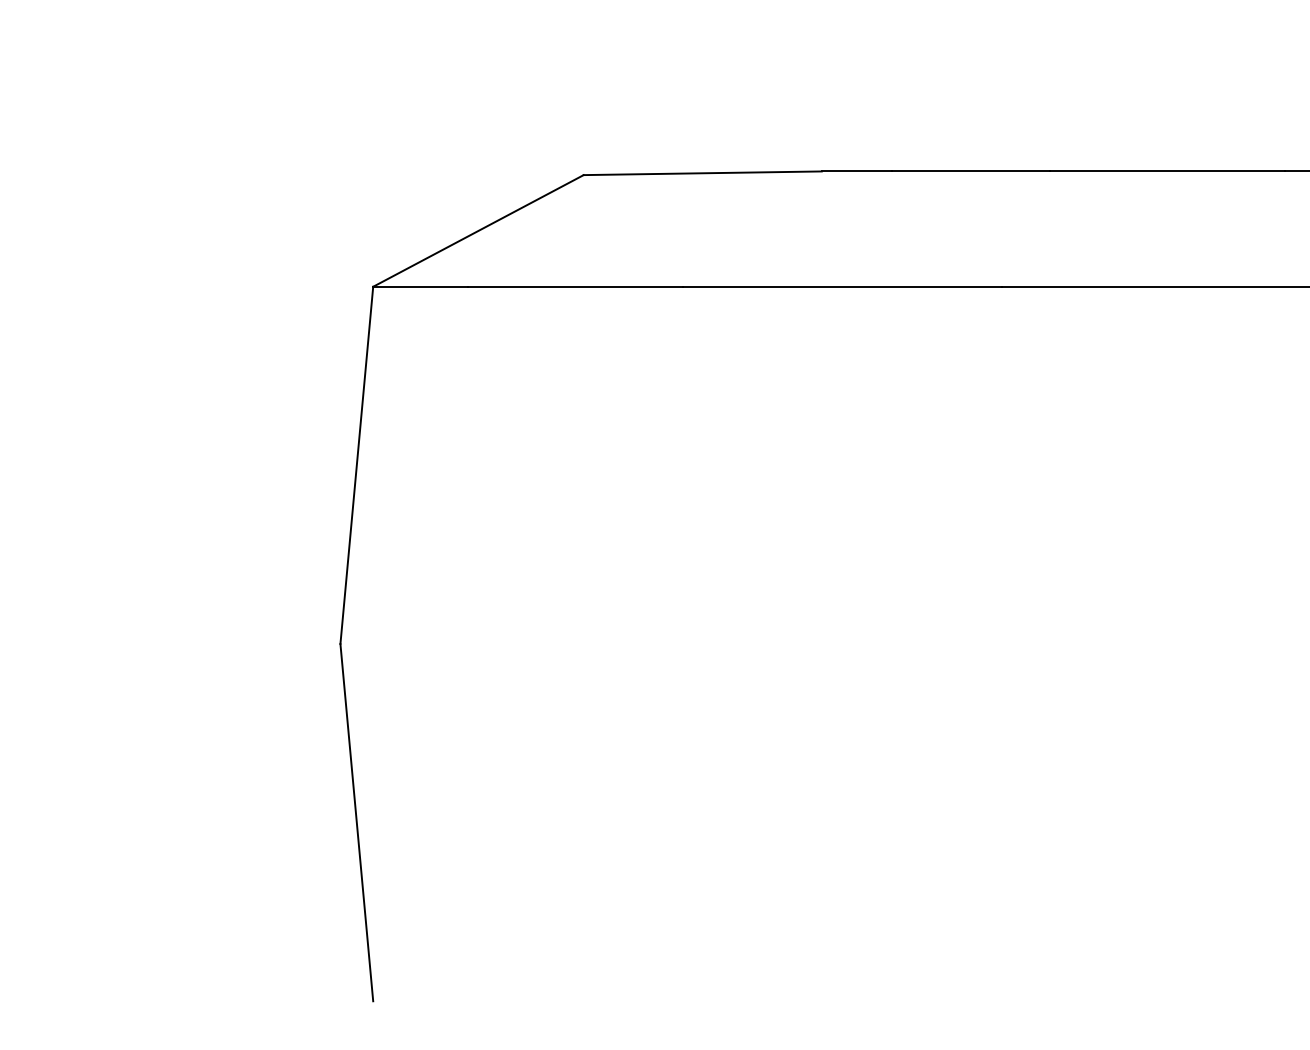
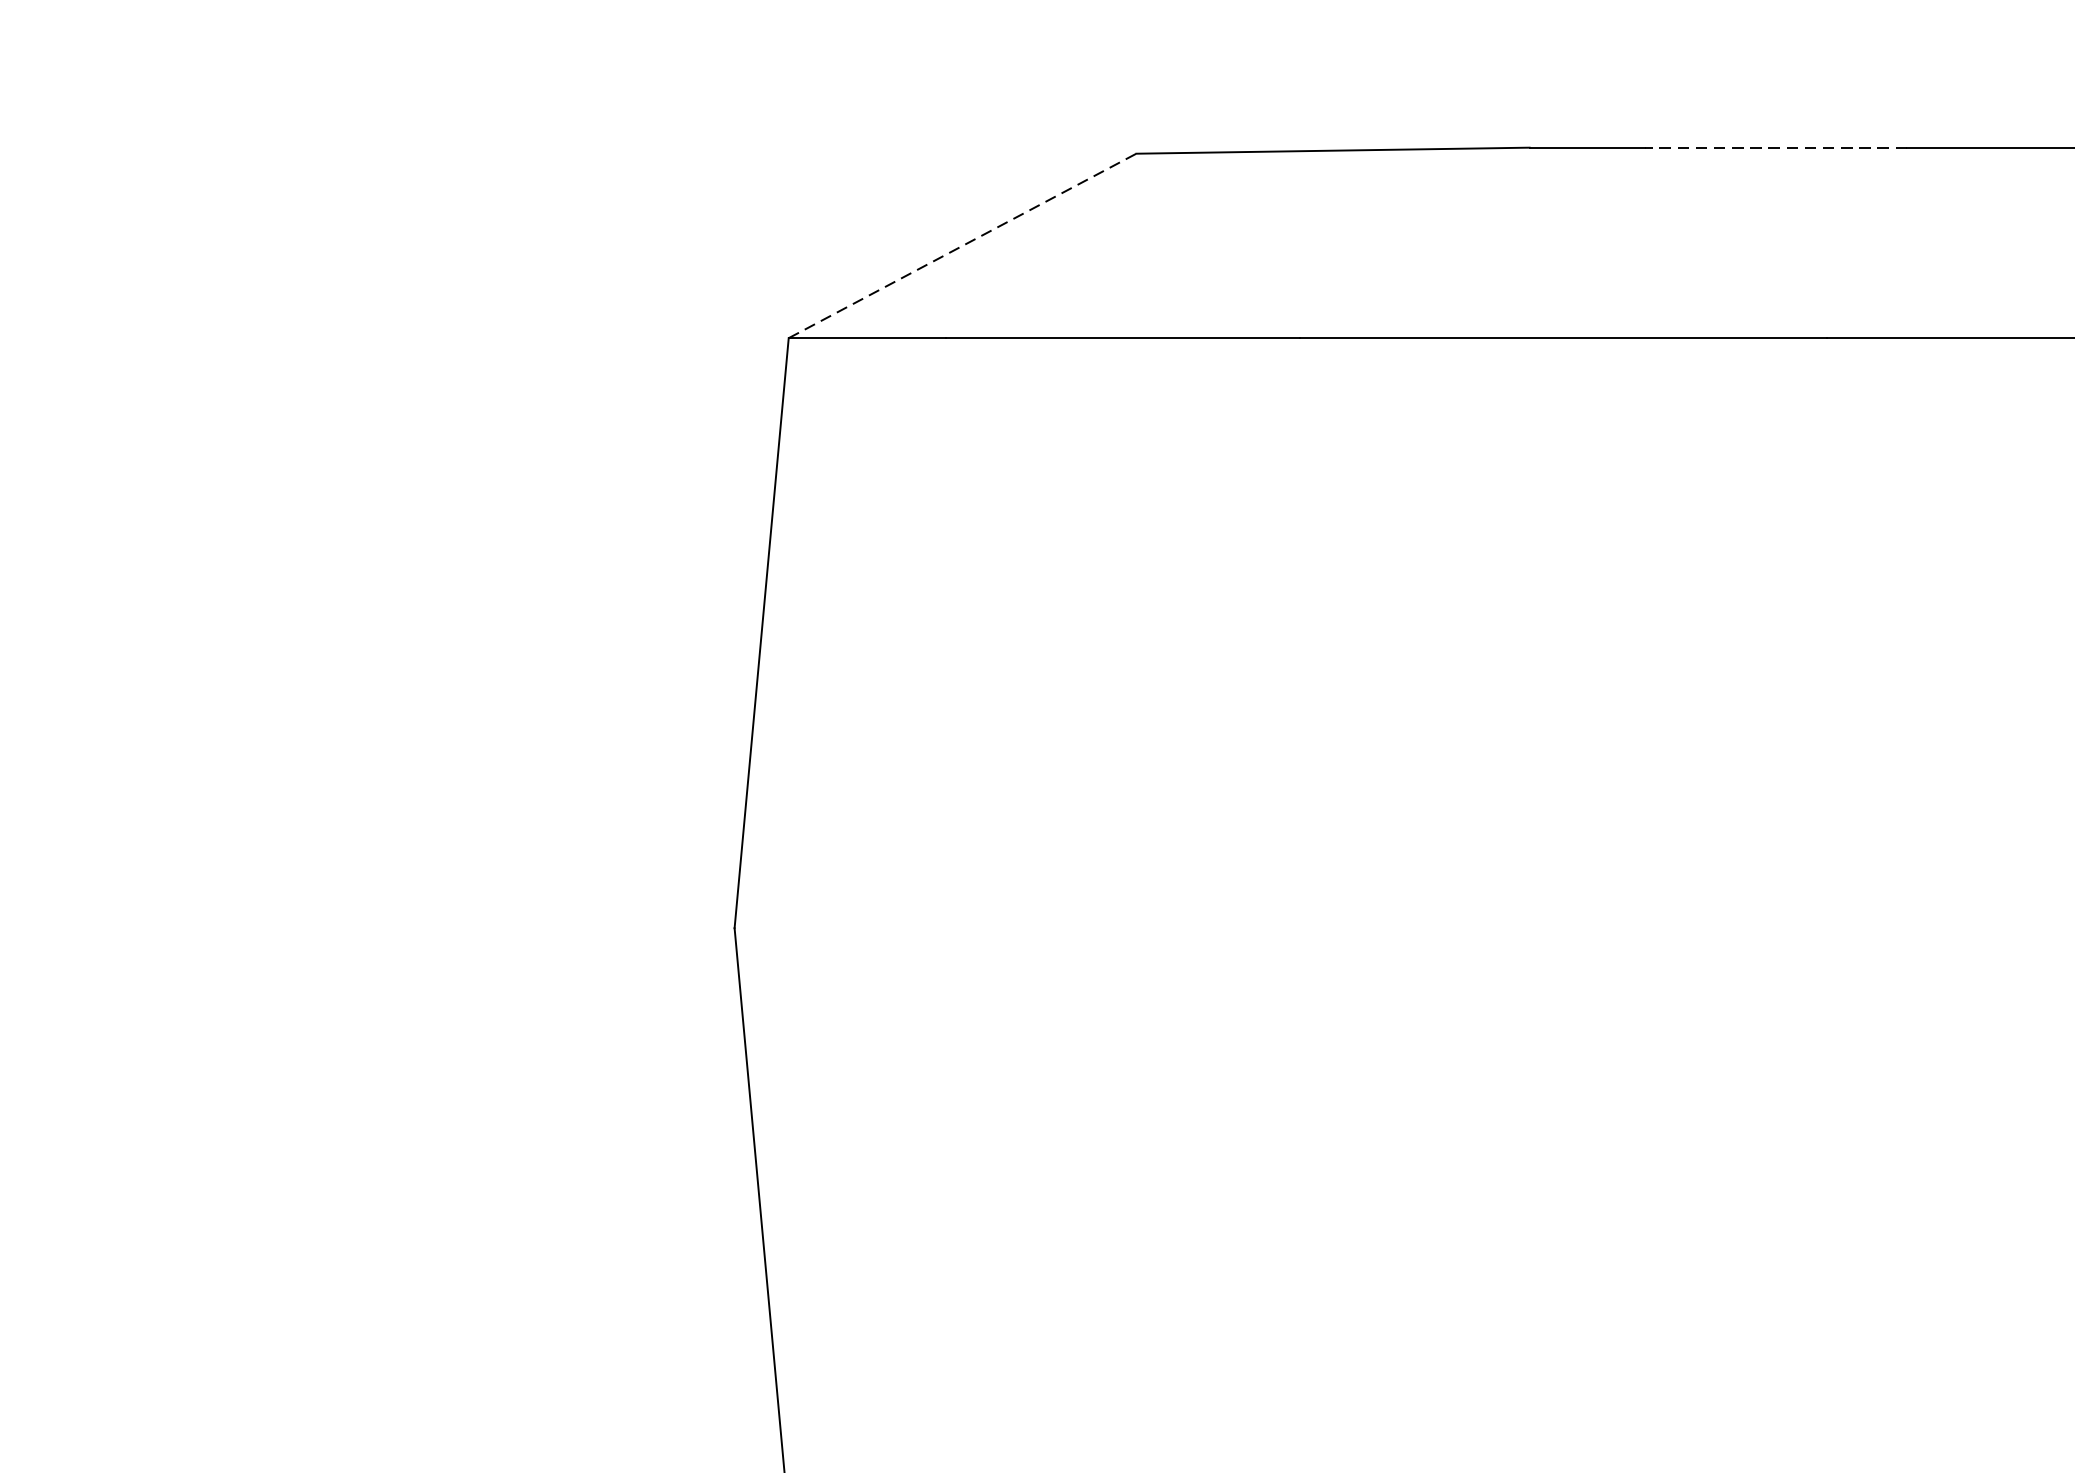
line: (970, 171) -> (1775, 147), solid -> dashed
line: (478, 230) -> (962, 245), solid -> dashed

